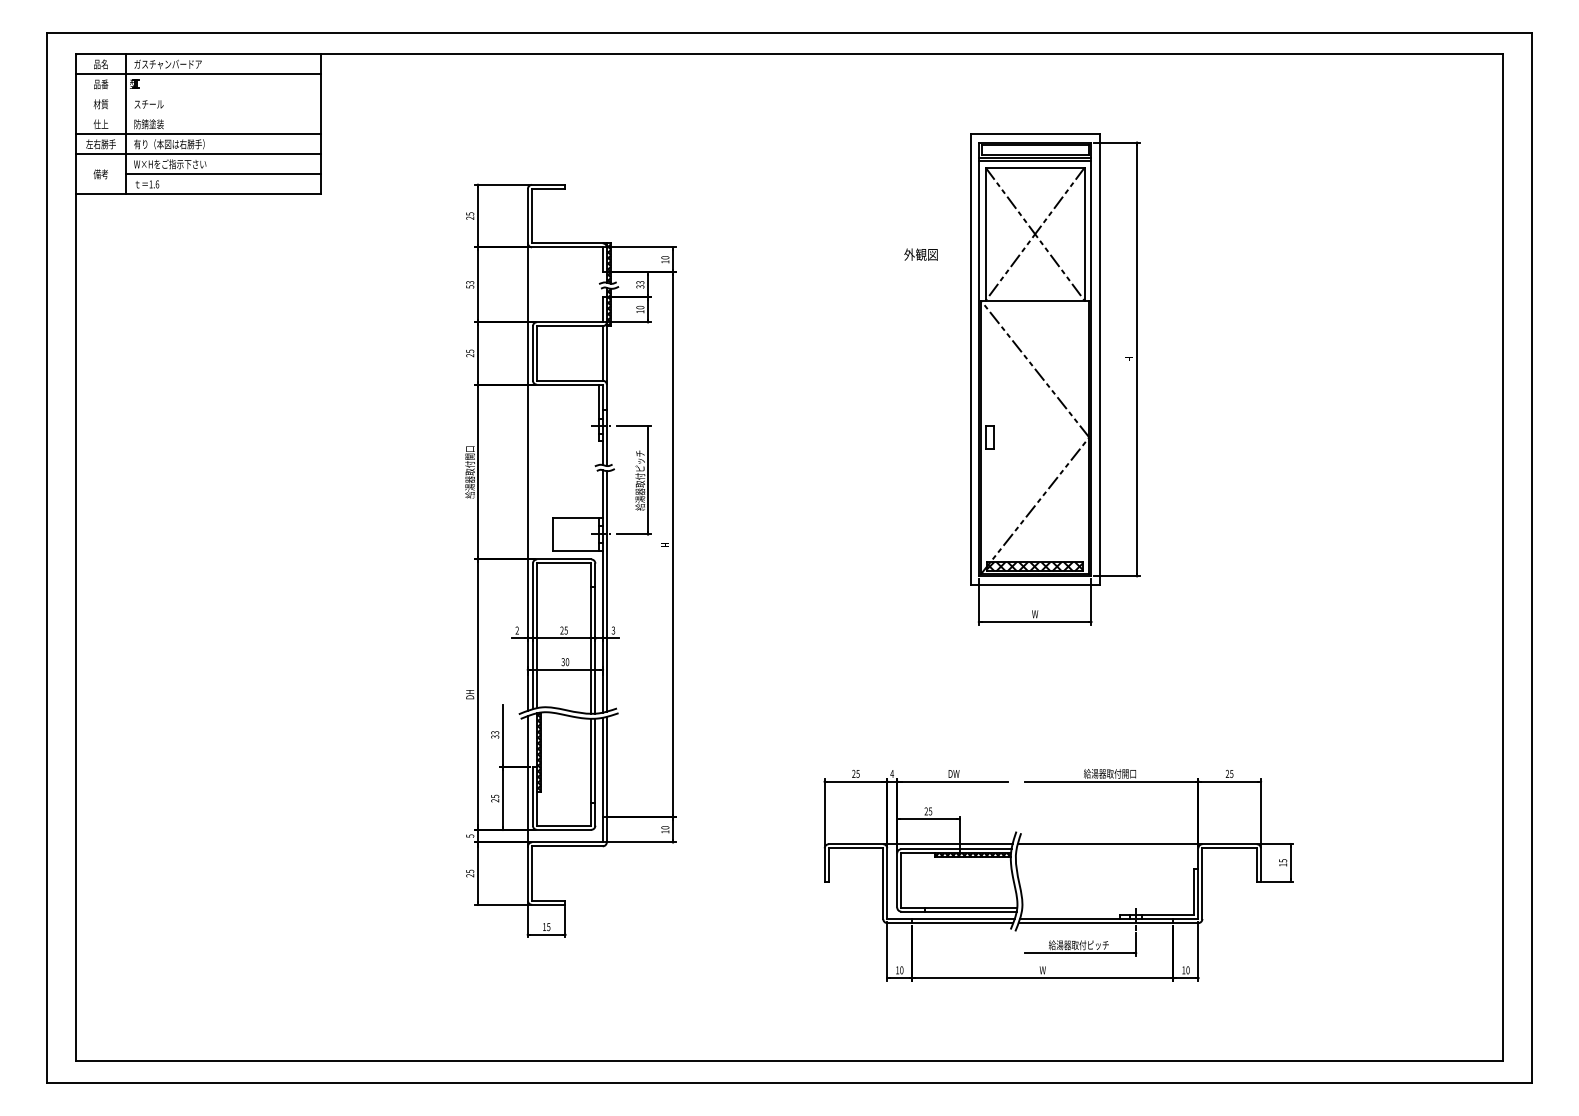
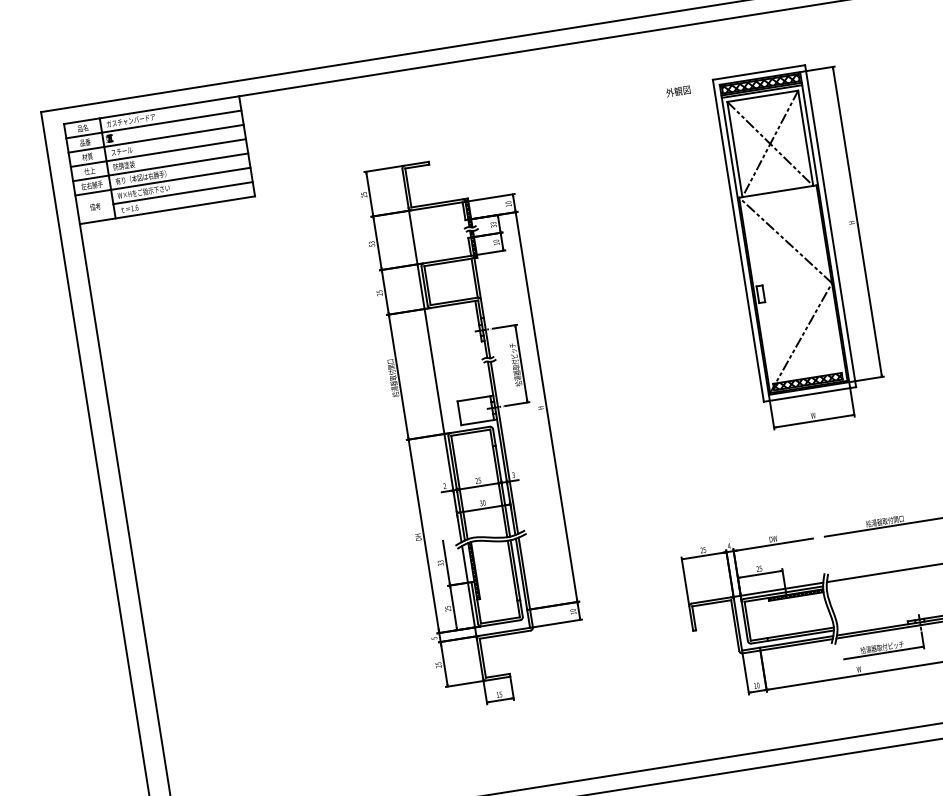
line: (198, 94) -> (156, 138), added
line: (198, 114) -> (158, 153), added
hatch: (1034, 150) -> (760, 84), added
text: (920, 254) -> (677, 91), moved

